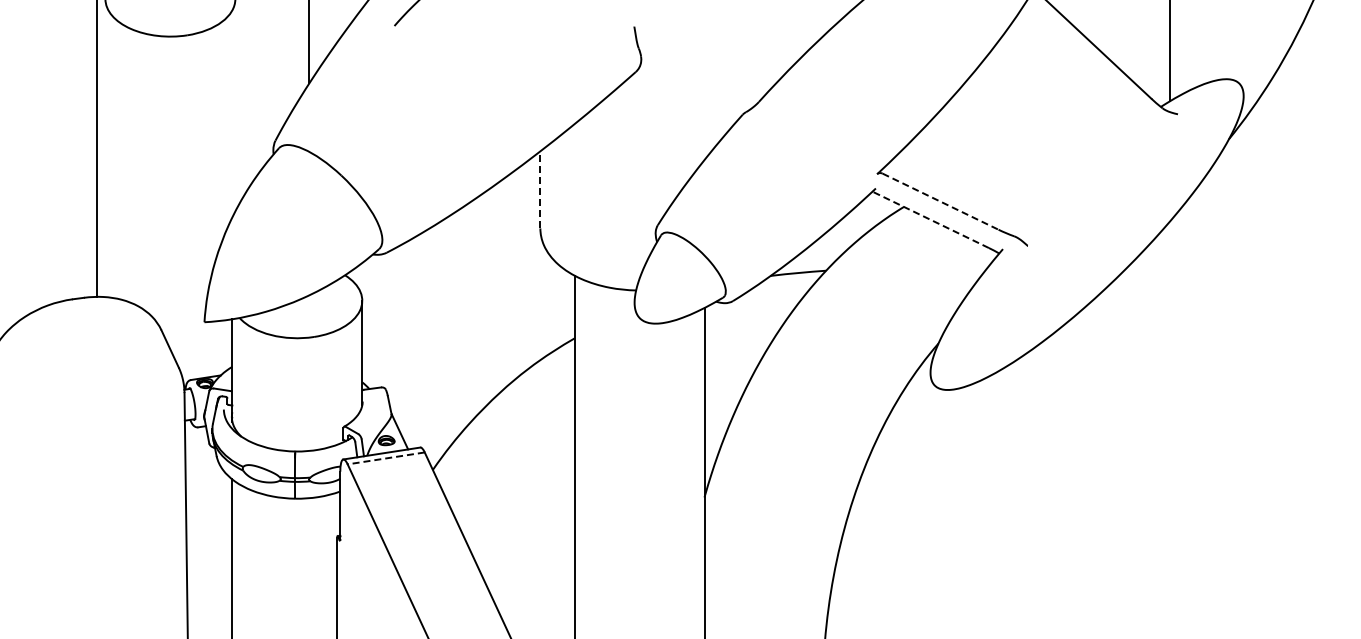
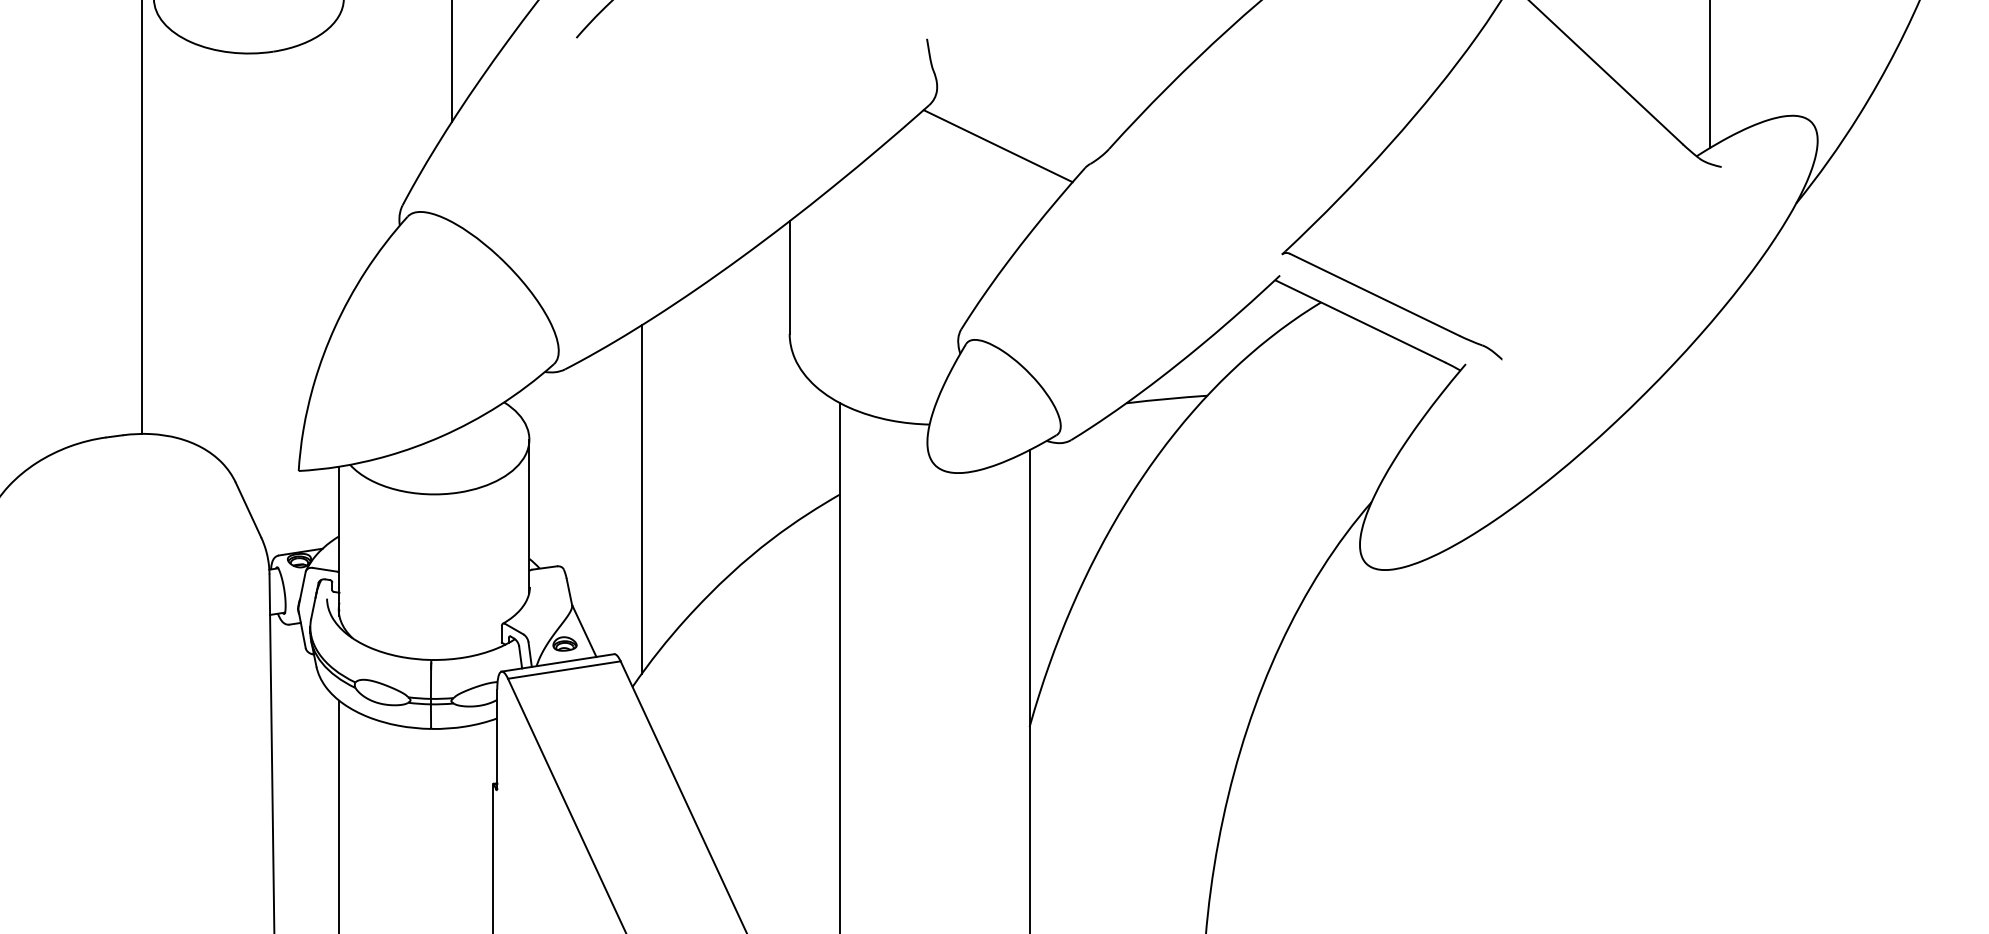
line: (682, 99) -> (997, 145), added
line: (540, 189) -> (789, 276), dashed -> solid
line: (941, 201) -> (1376, 294), dashed -> solid
line: (930, 219) -> (1359, 320), dashed -> solid
line: (439, 341) -> (642, 499), added
line: (386, 458) -> (564, 670), dashed -> solid

